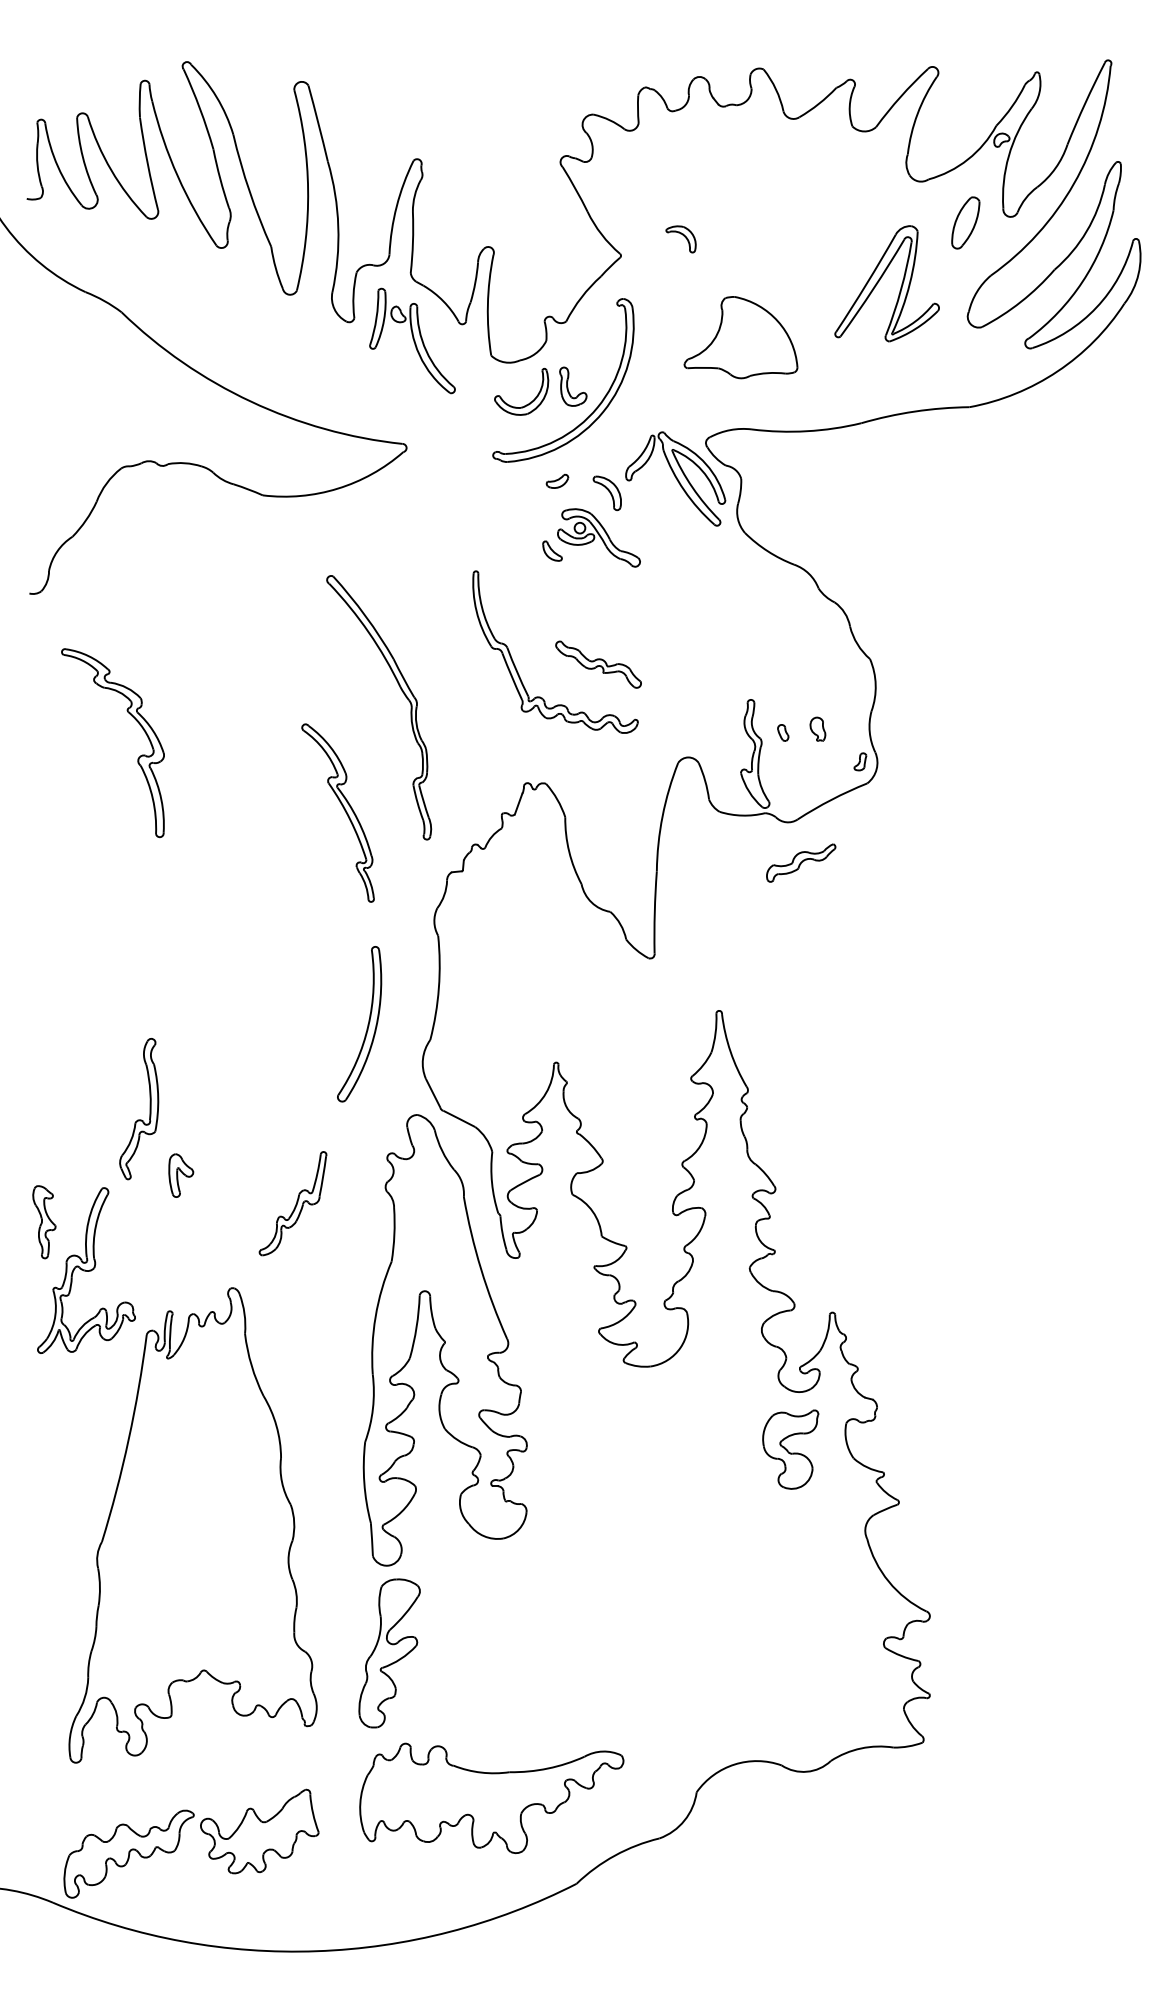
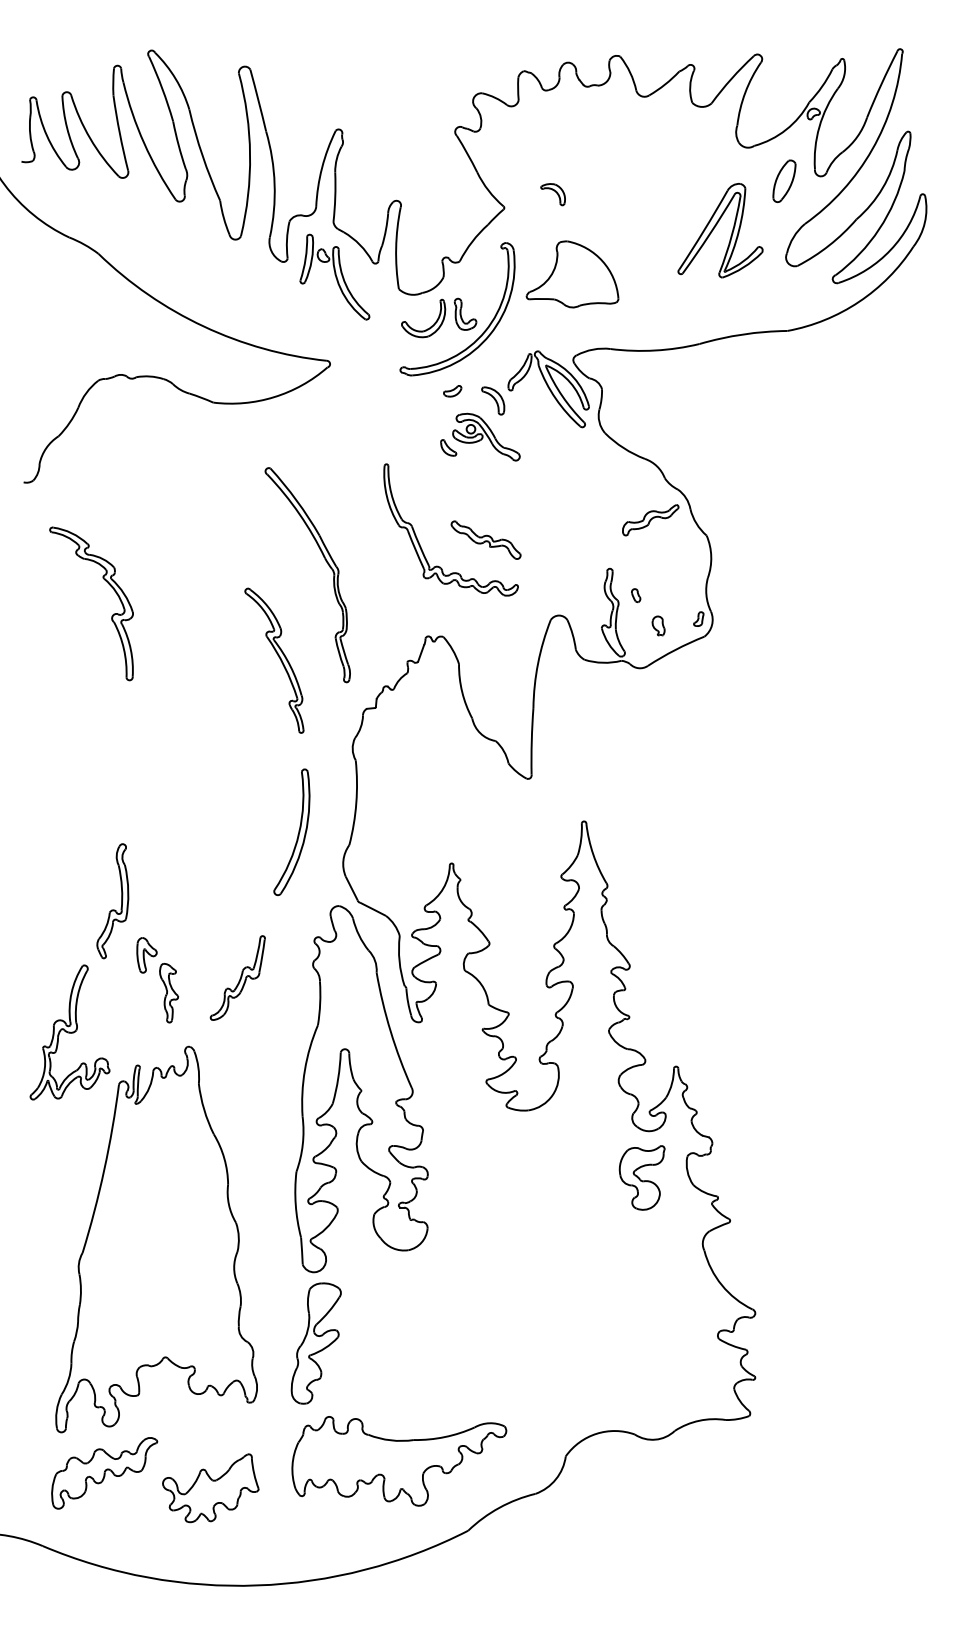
part: (740, 337) -> (572, 274), moved
part: (817, 728) -> (658, 625), moved
part: (801, 862) -> (650, 519), moved
part: (44, 1222) -> (169, 993), moved
part: (128, 1853) -> (104, 1472), moved

